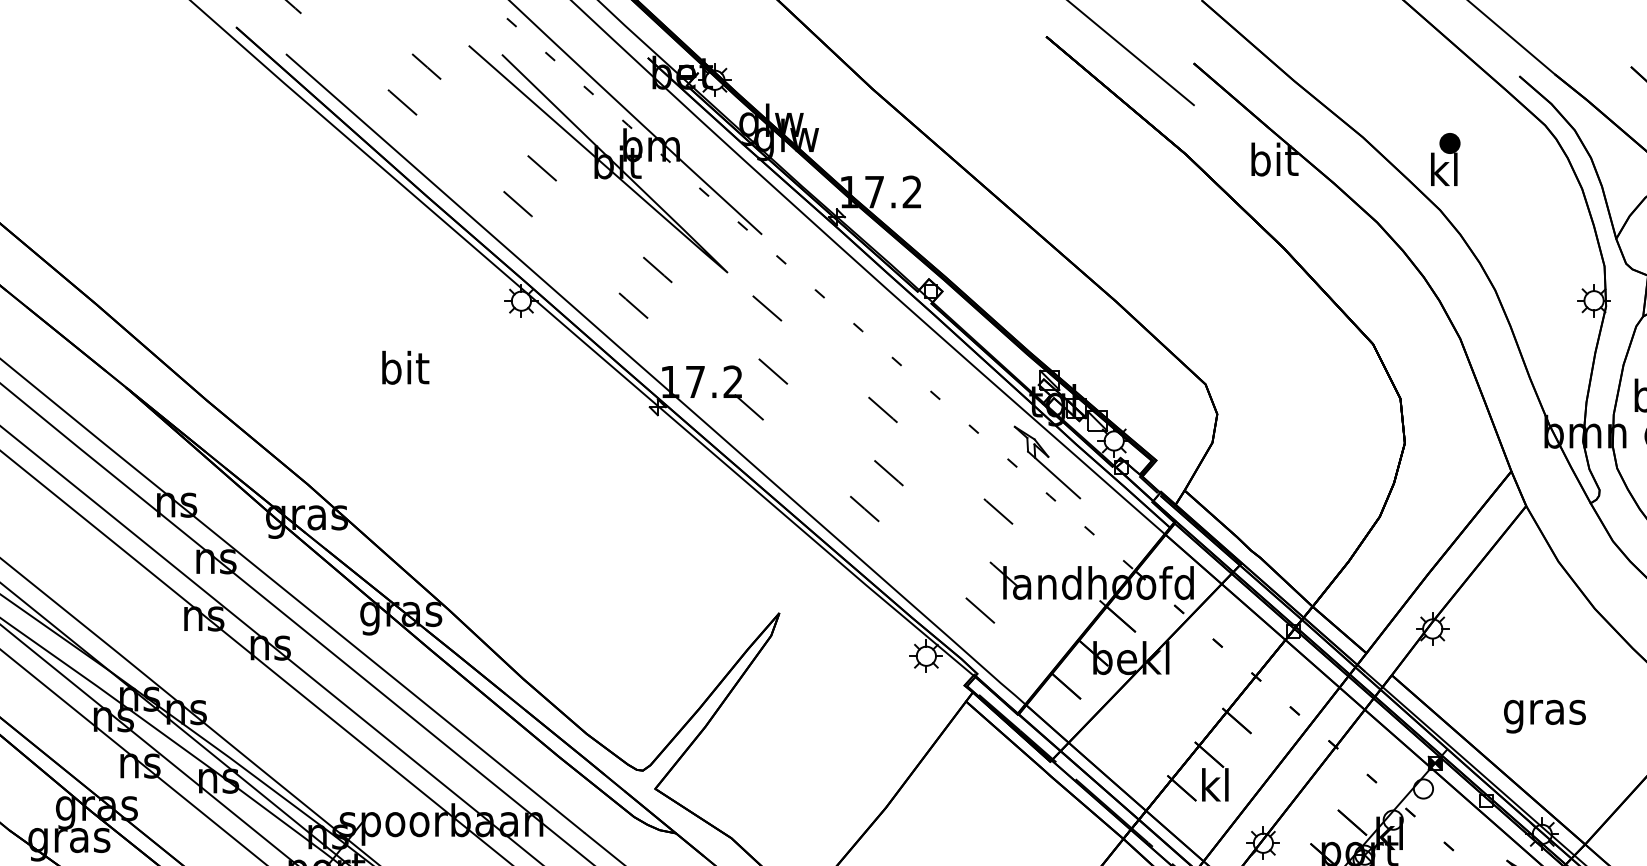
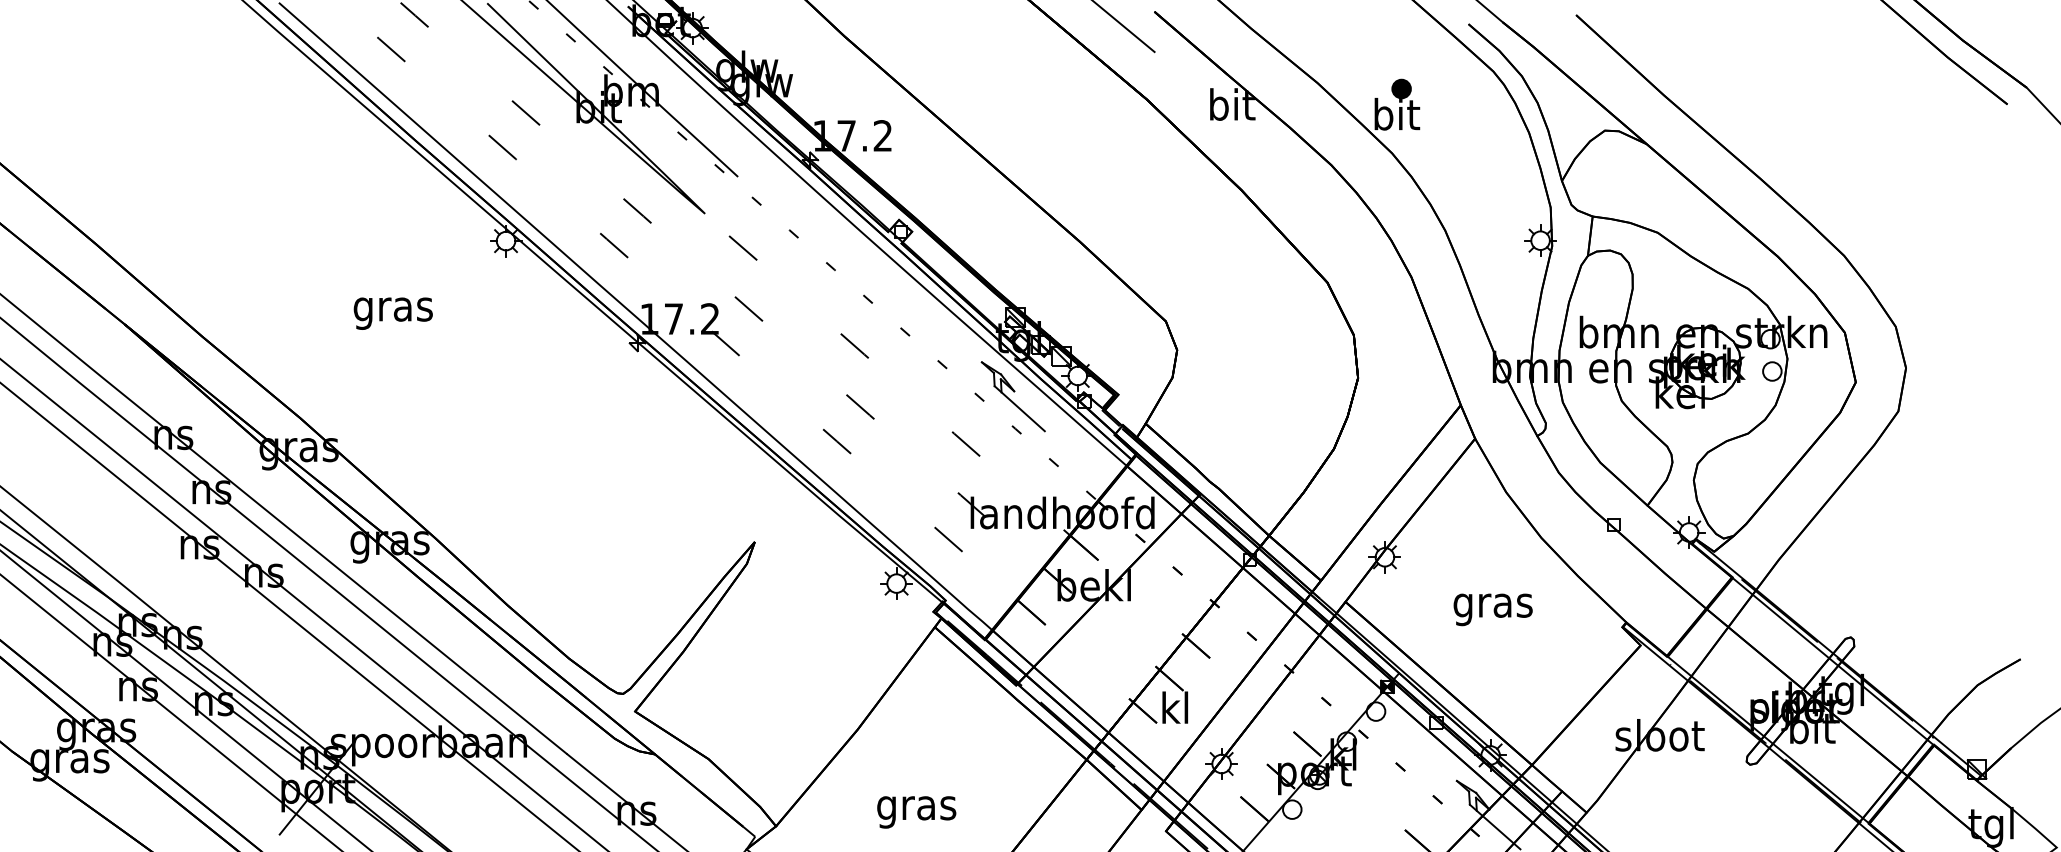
text: (1445, 168) -> (1397, 113), kl -> bit
text: (403, 372) -> (392, 309), bit -> gras
text: (1544, 716) -> (1492, 609), moved

